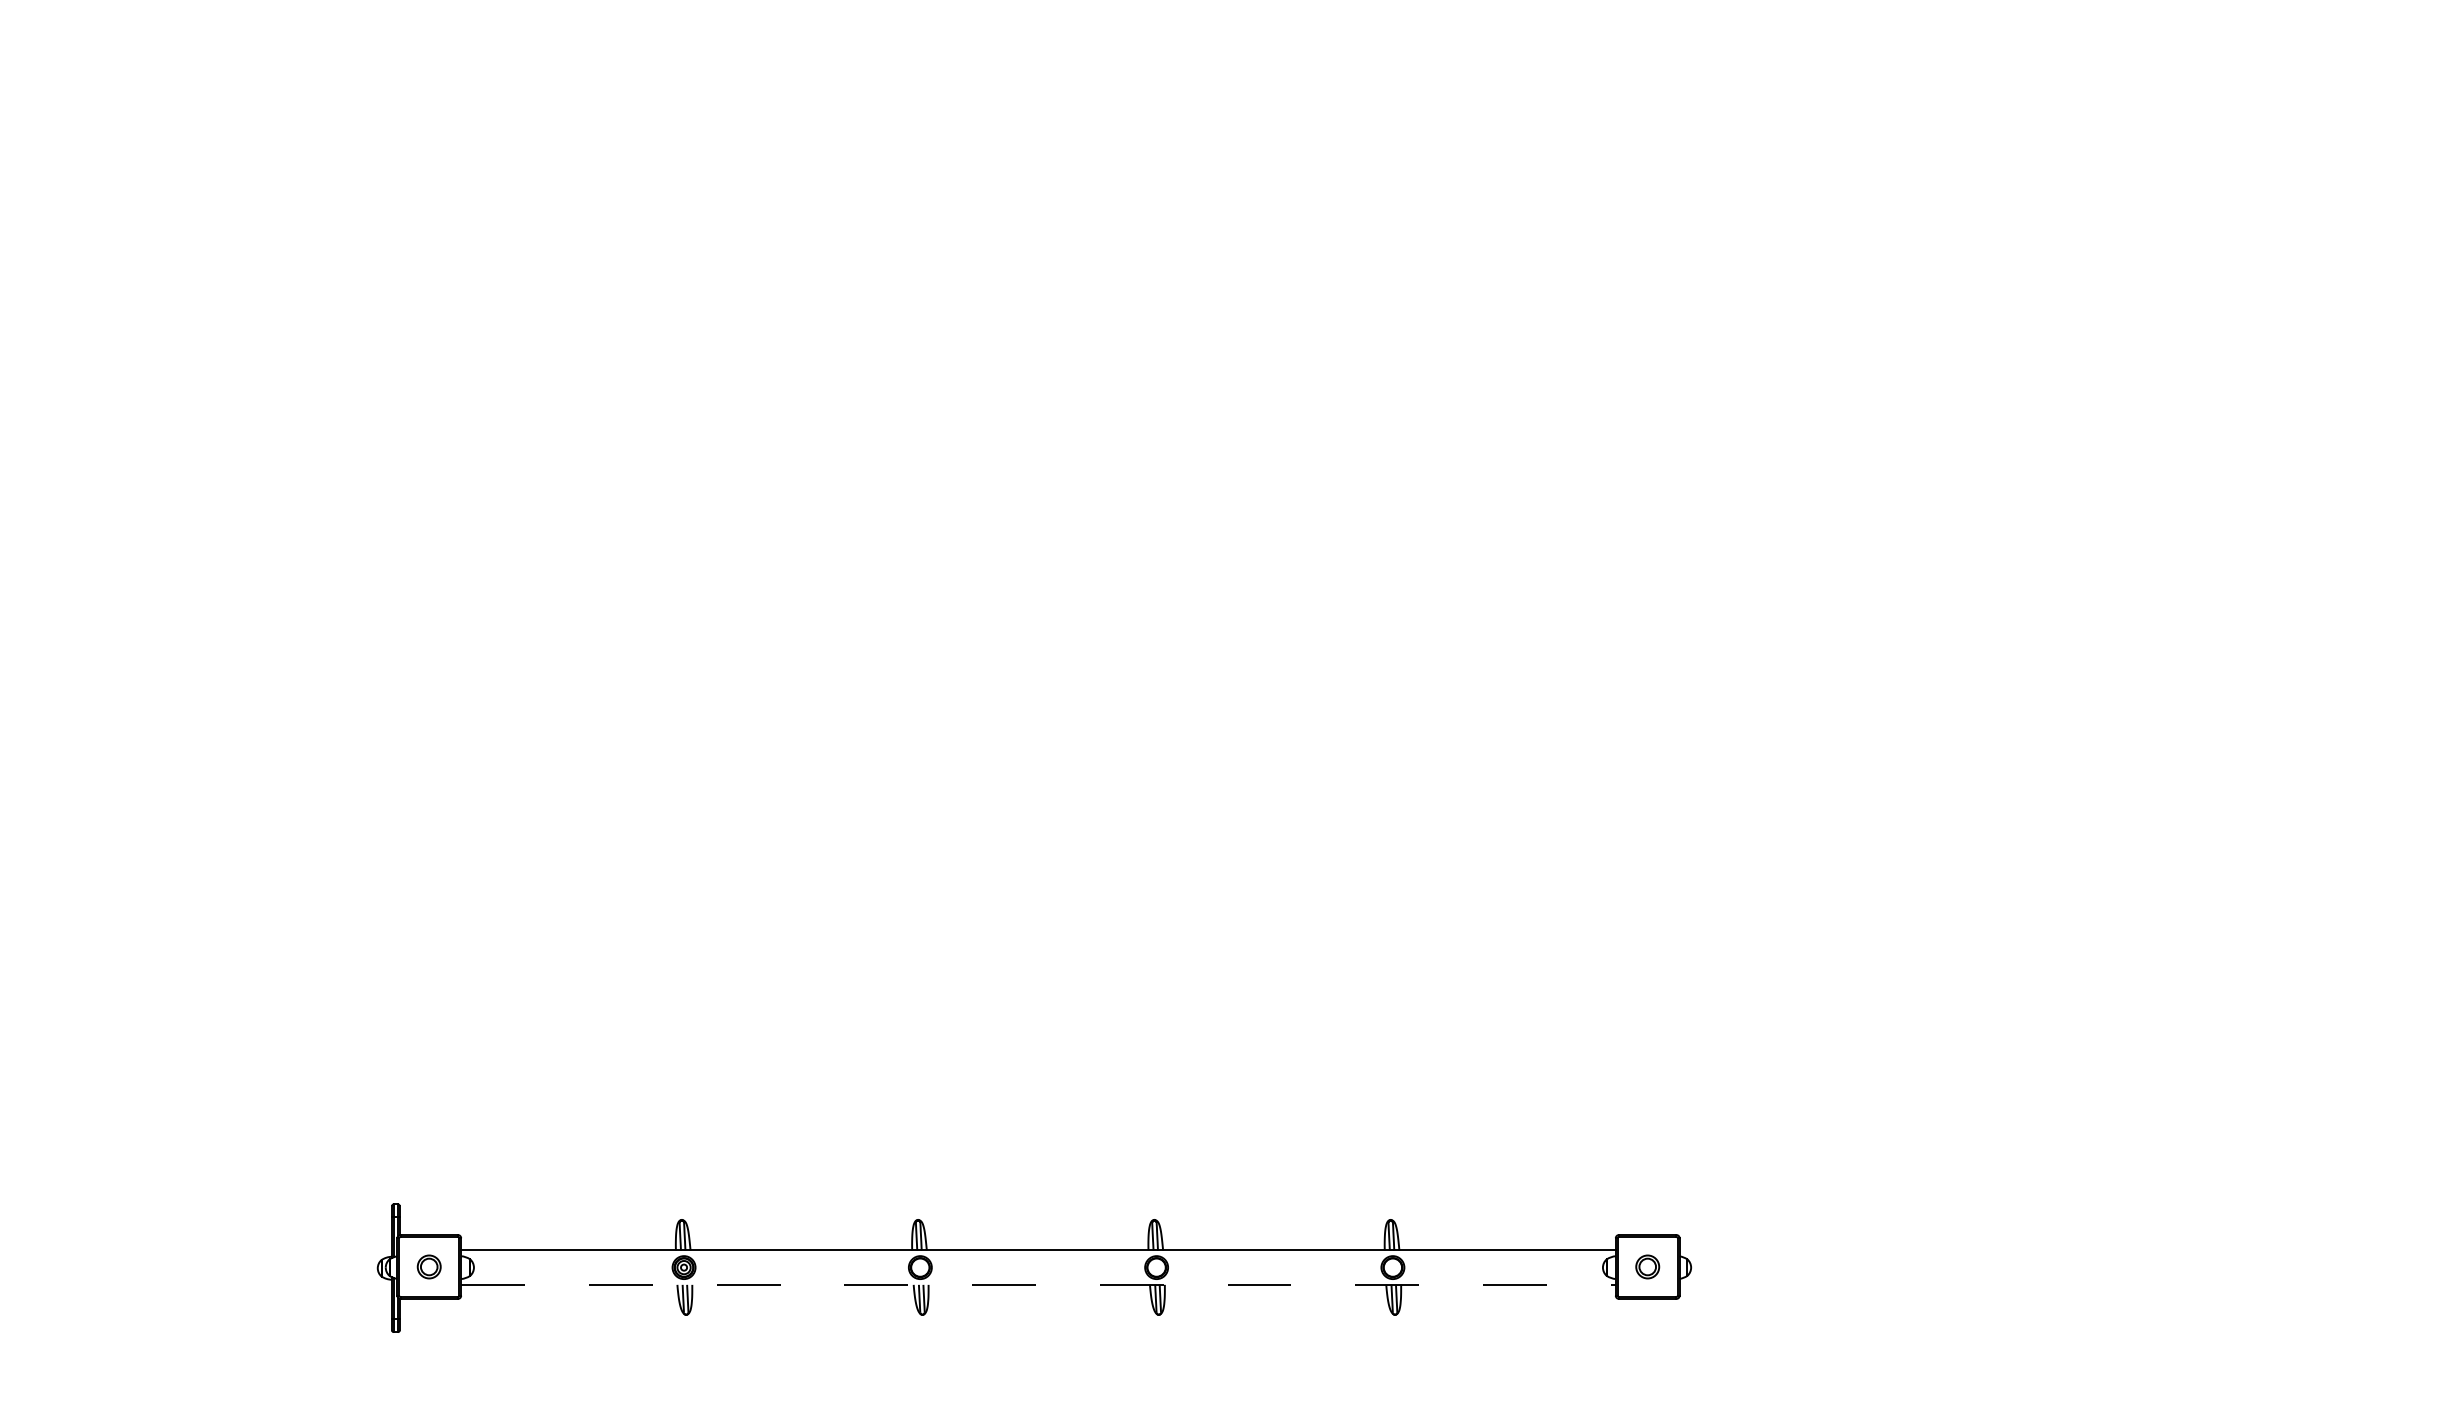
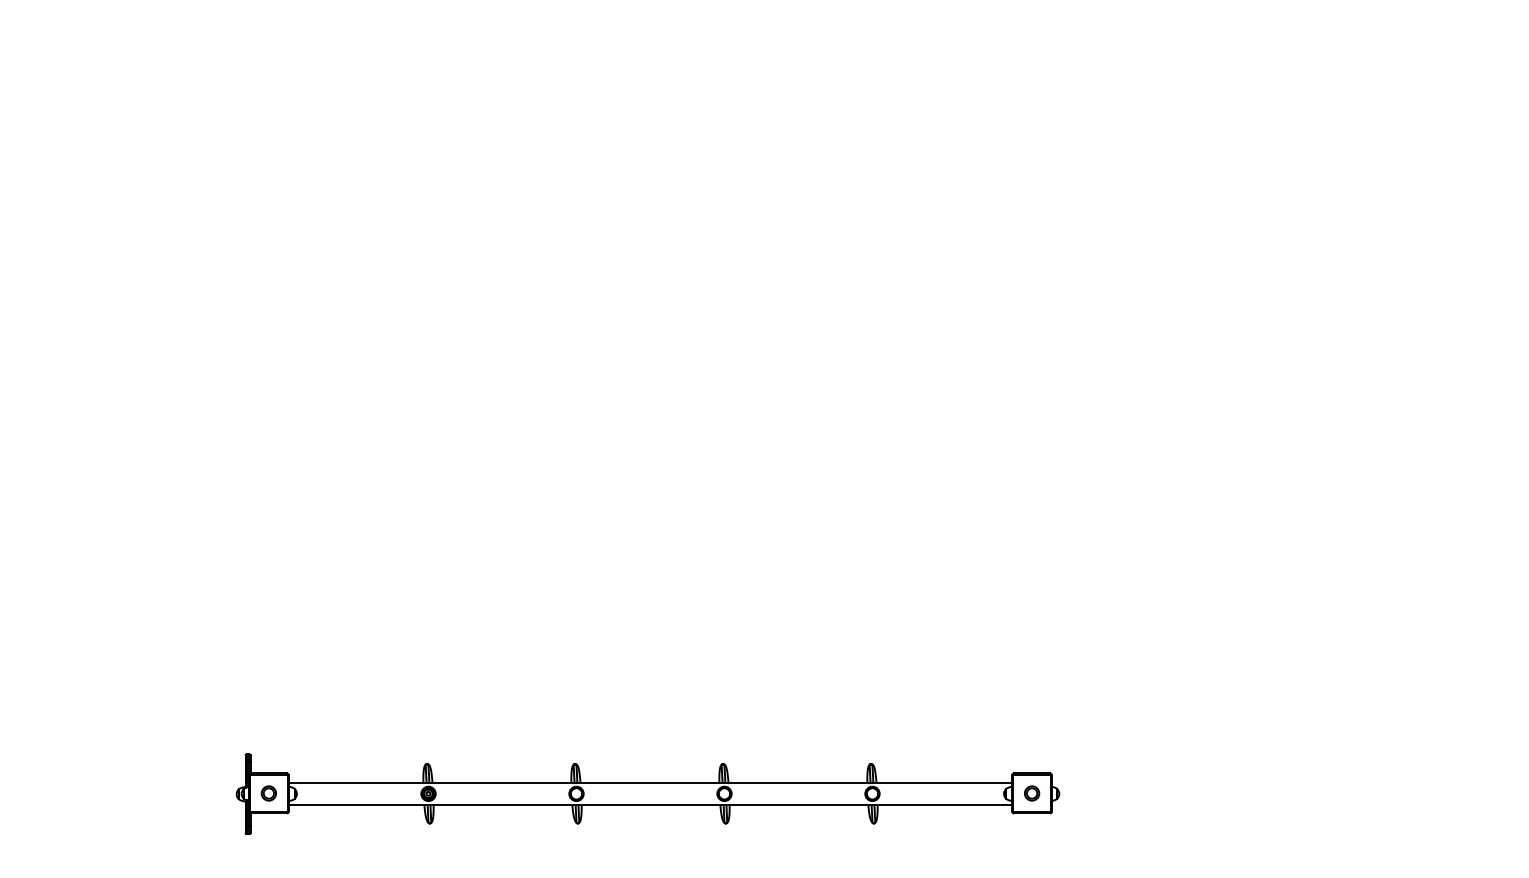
line: (1038, 1284) -> (650, 804), dashed -> solid

